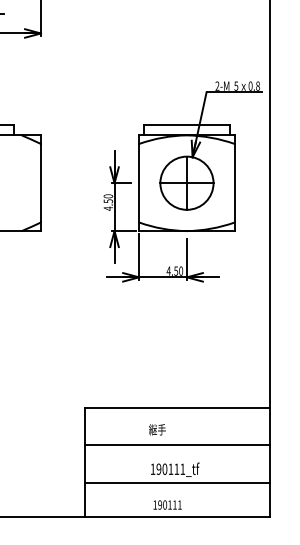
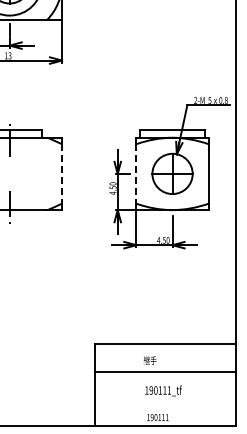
line: (41, 182) -> (62, 173), solid -> dashed
line: (139, 182) -> (136, 173), solid -> dashed
line: (177, 482) -> (165, 400), removed

